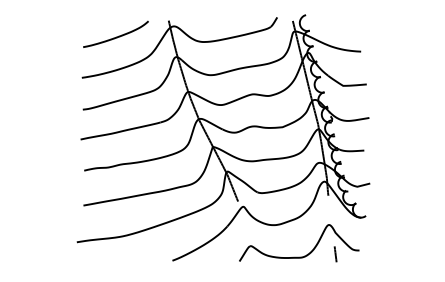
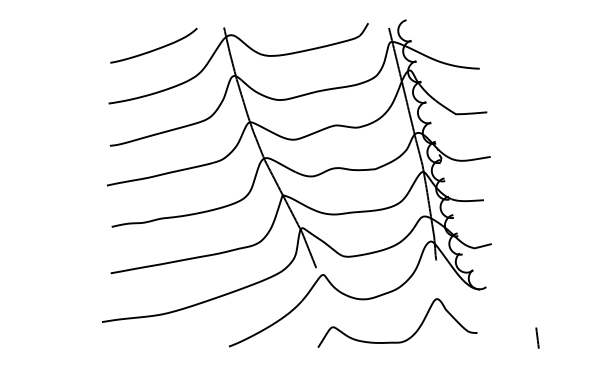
line: (335, 254) -> (537, 338), moved

